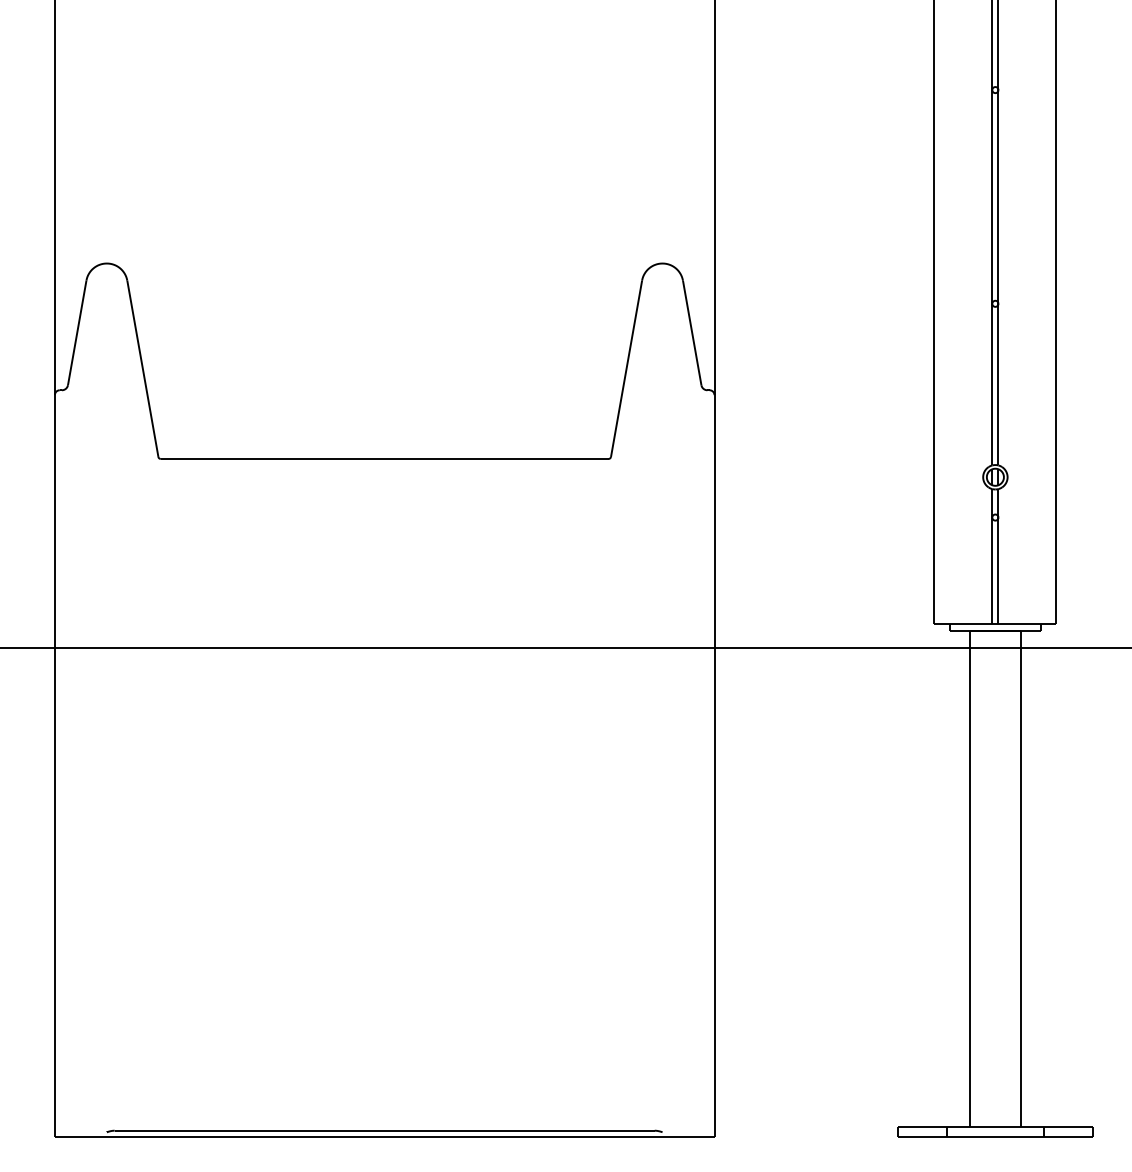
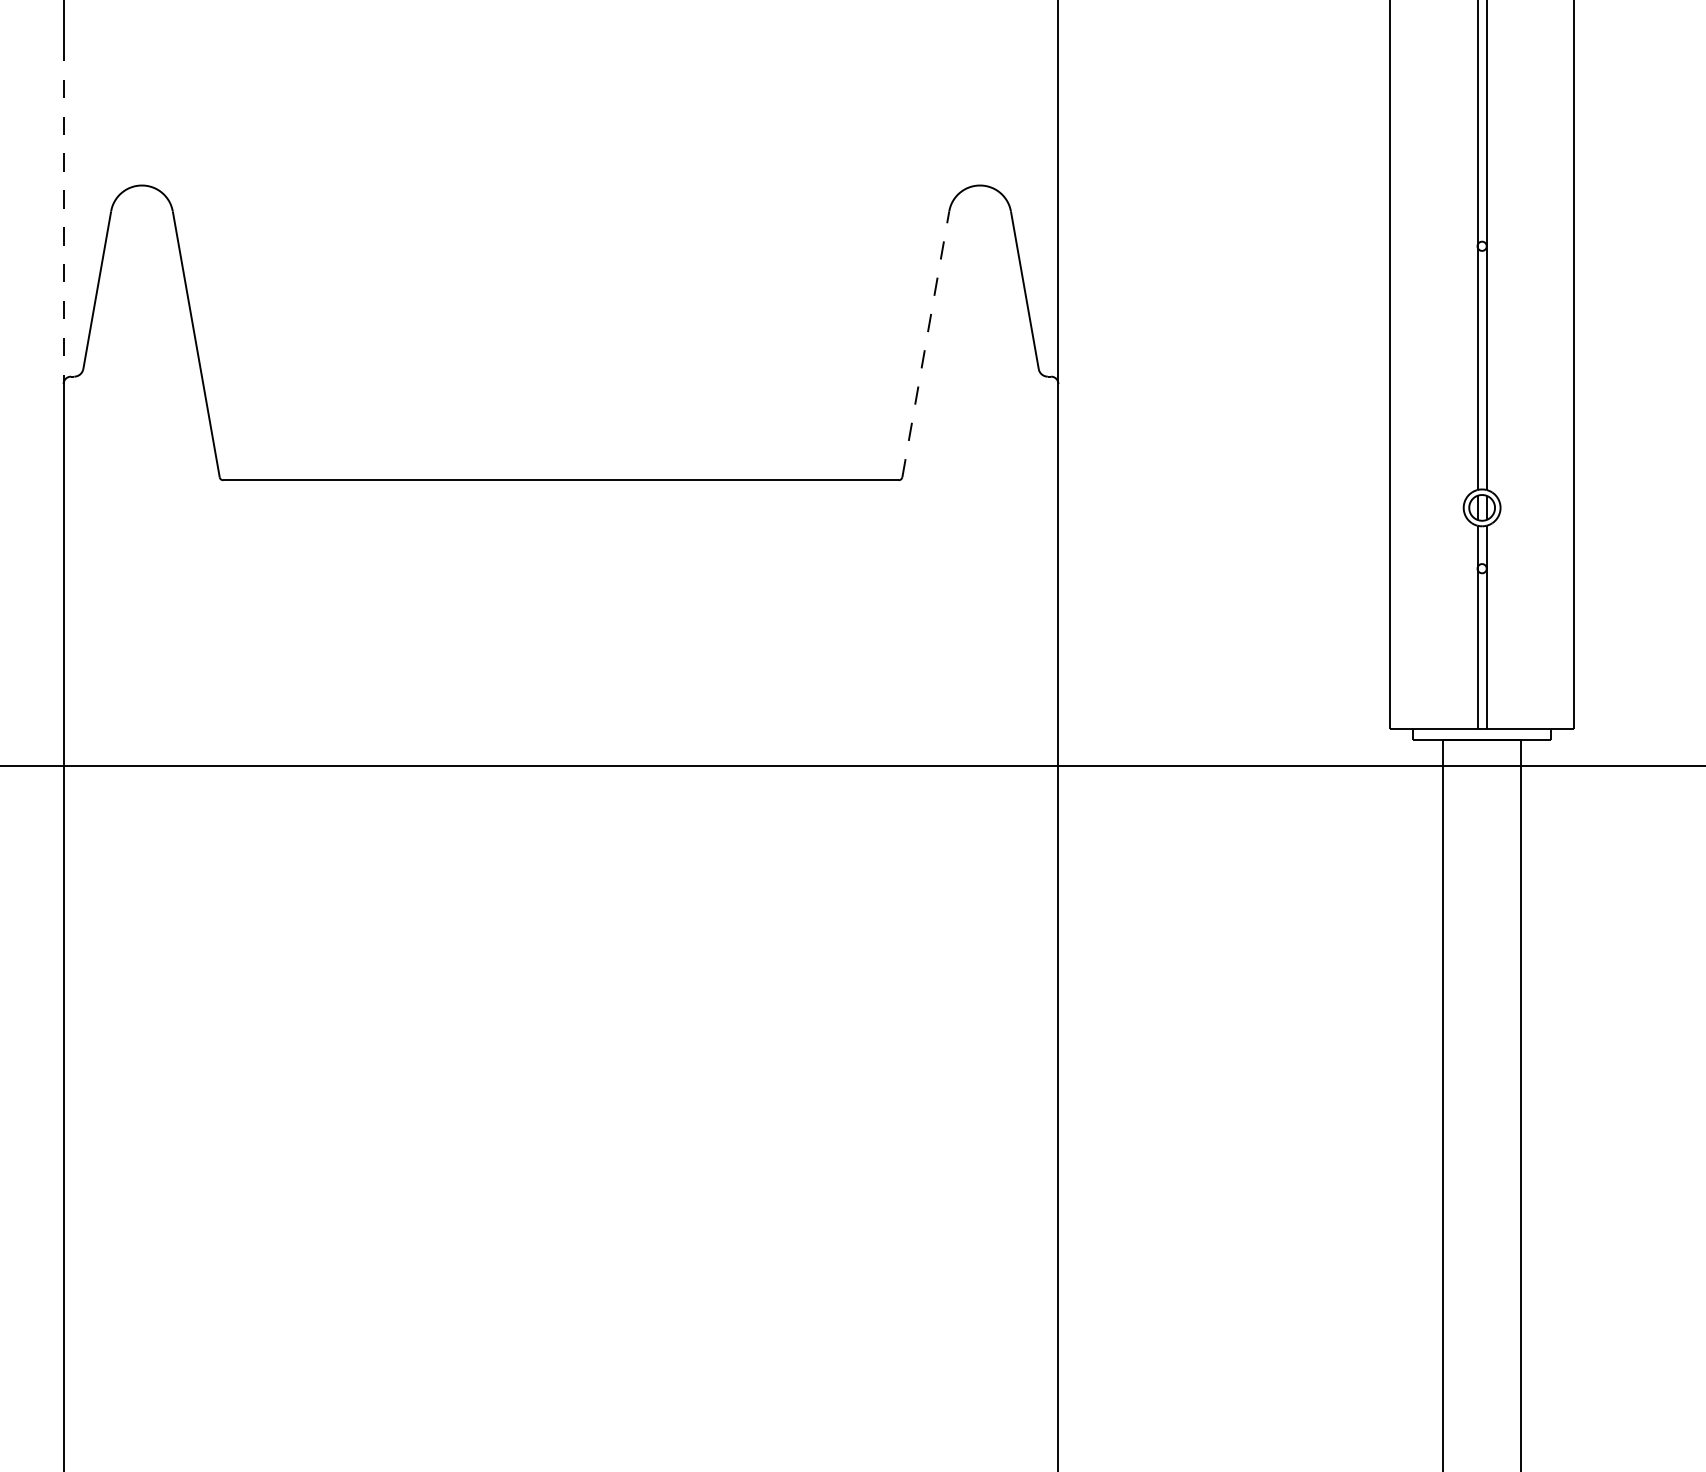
line: (54, 282) -> (62, 214), solid -> dashed
line: (626, 368) -> (925, 343), solid -> dashed

